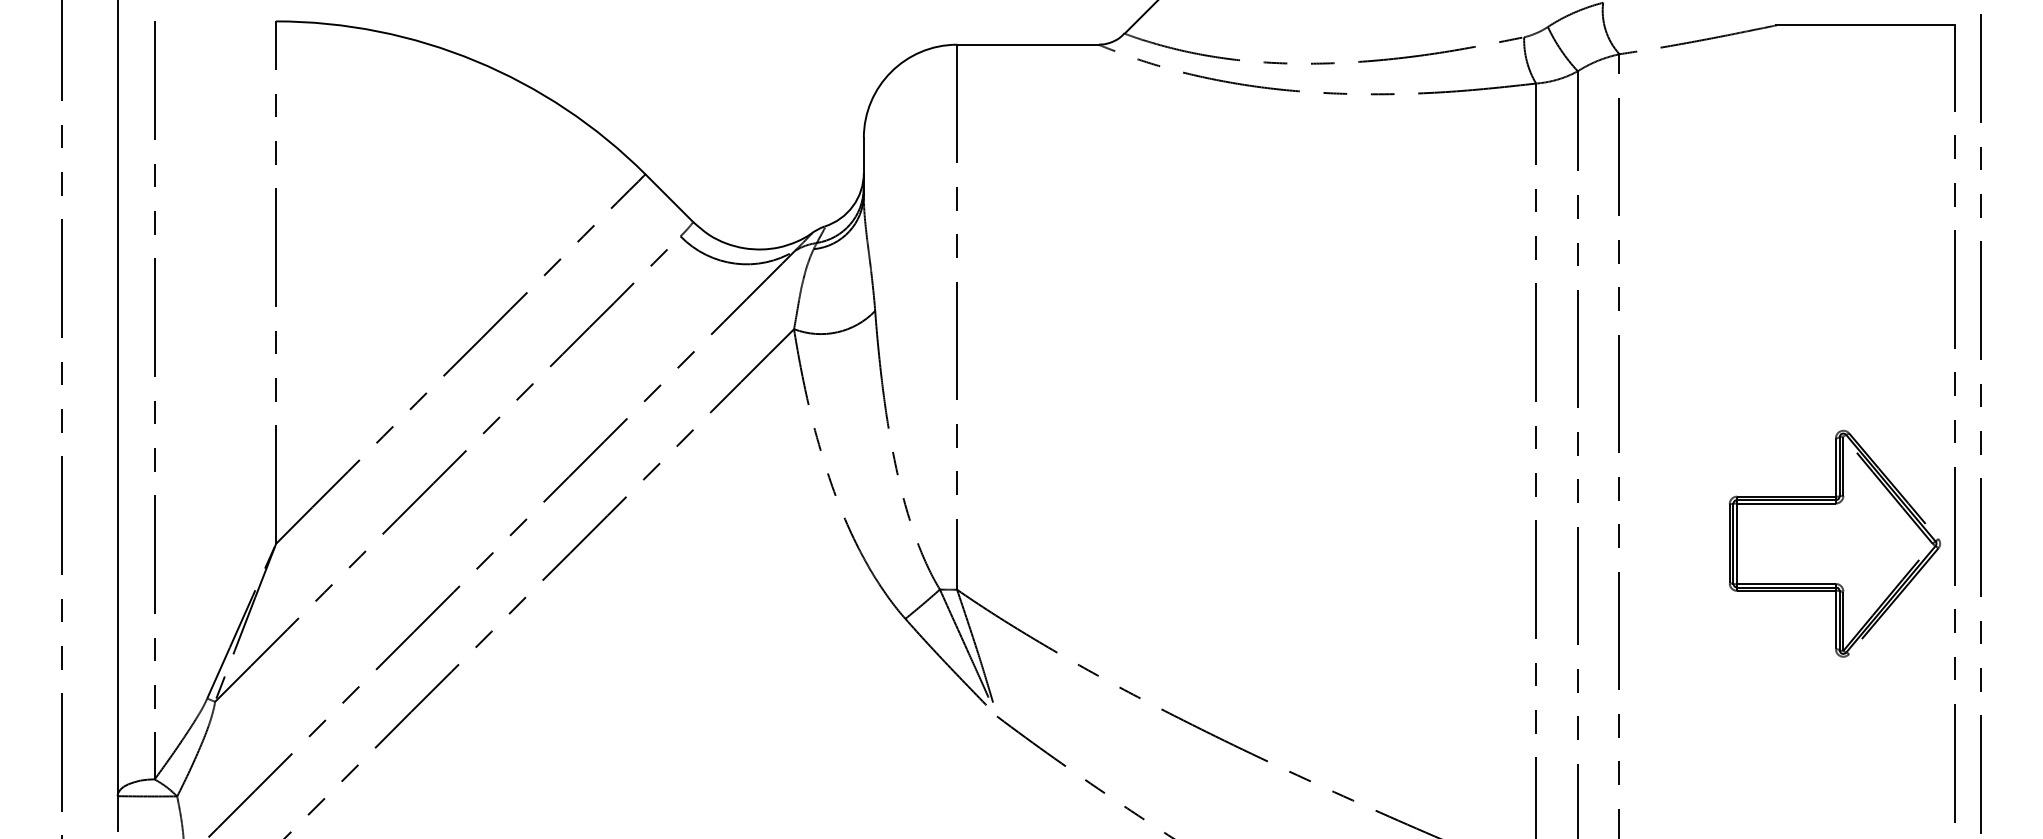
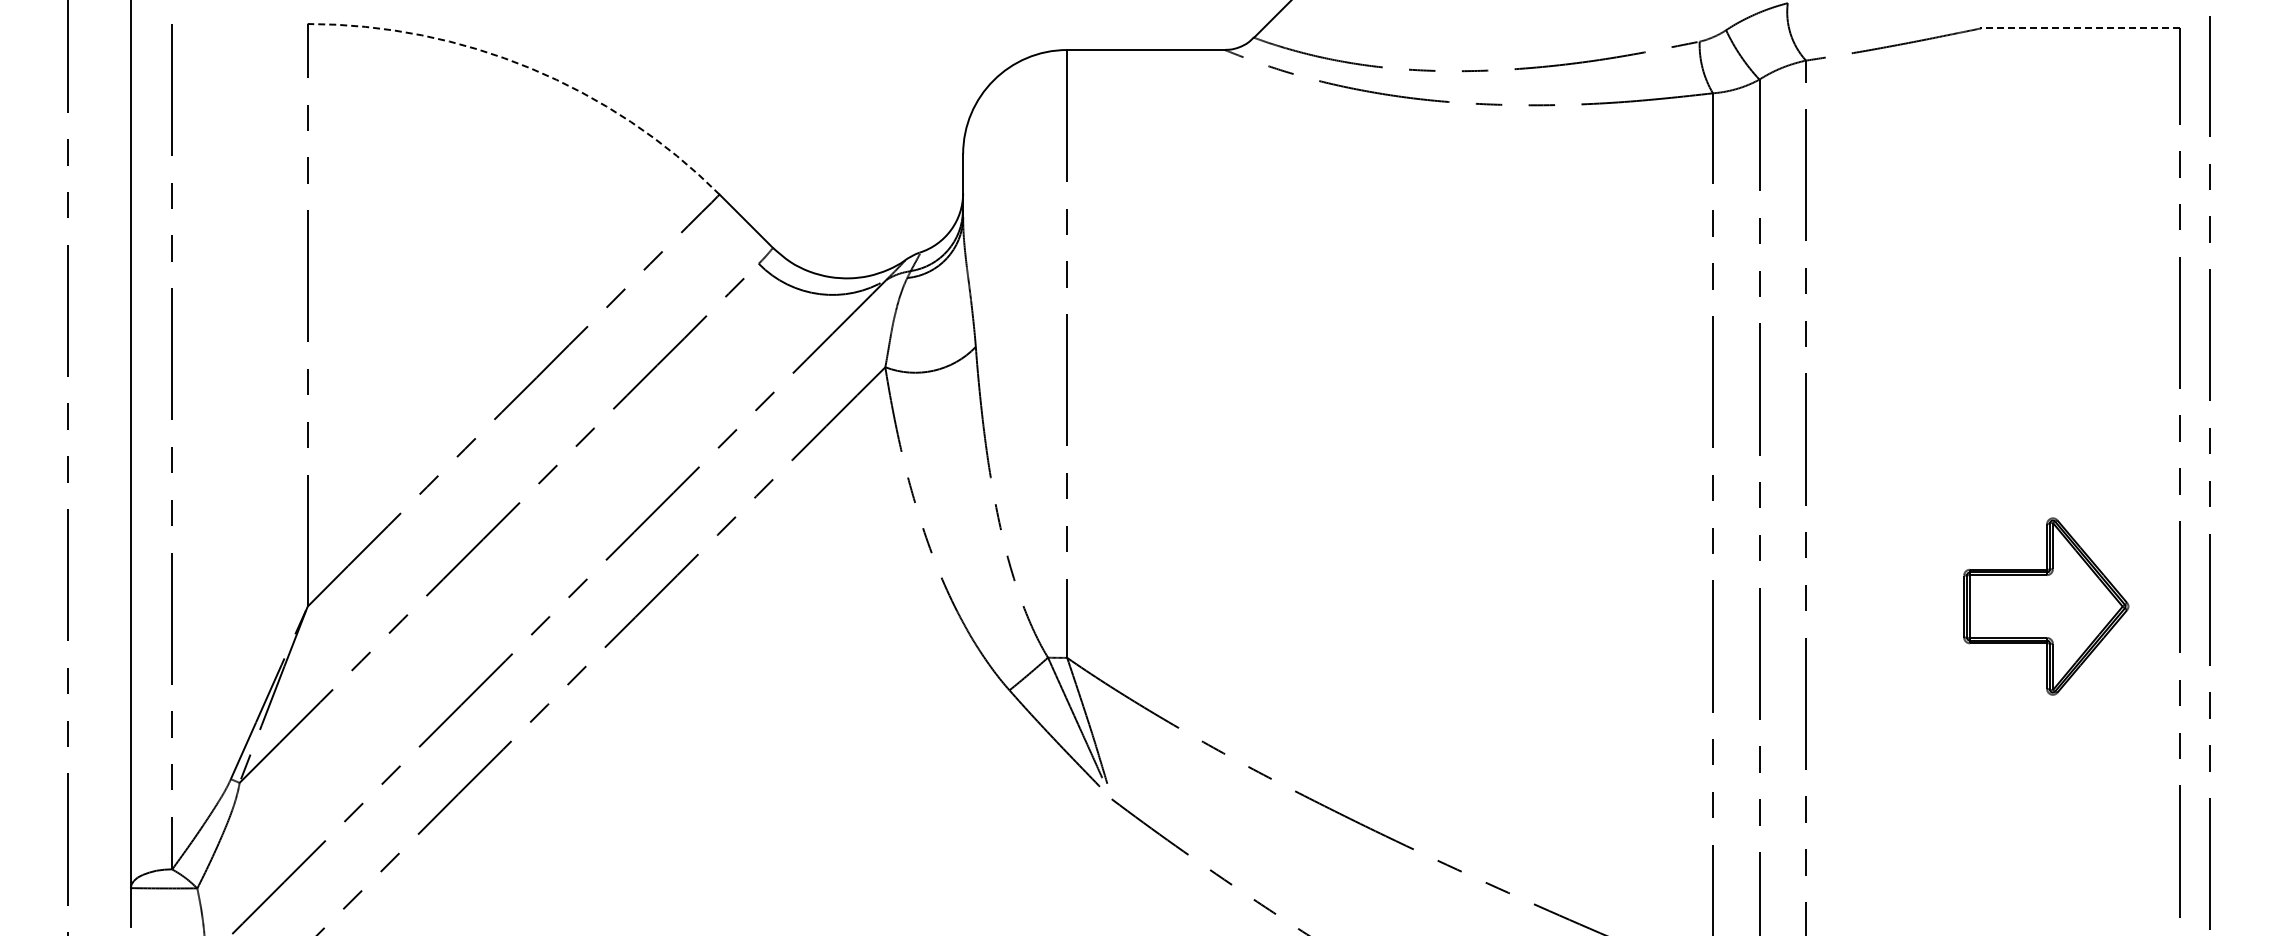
line: (1865, 25) -> (2080, 28), solid -> dashed
arc: (475, 61) -> (530, 68), solid -> dashed
part: (1835, 543) -> (2046, 606), size x0.7

